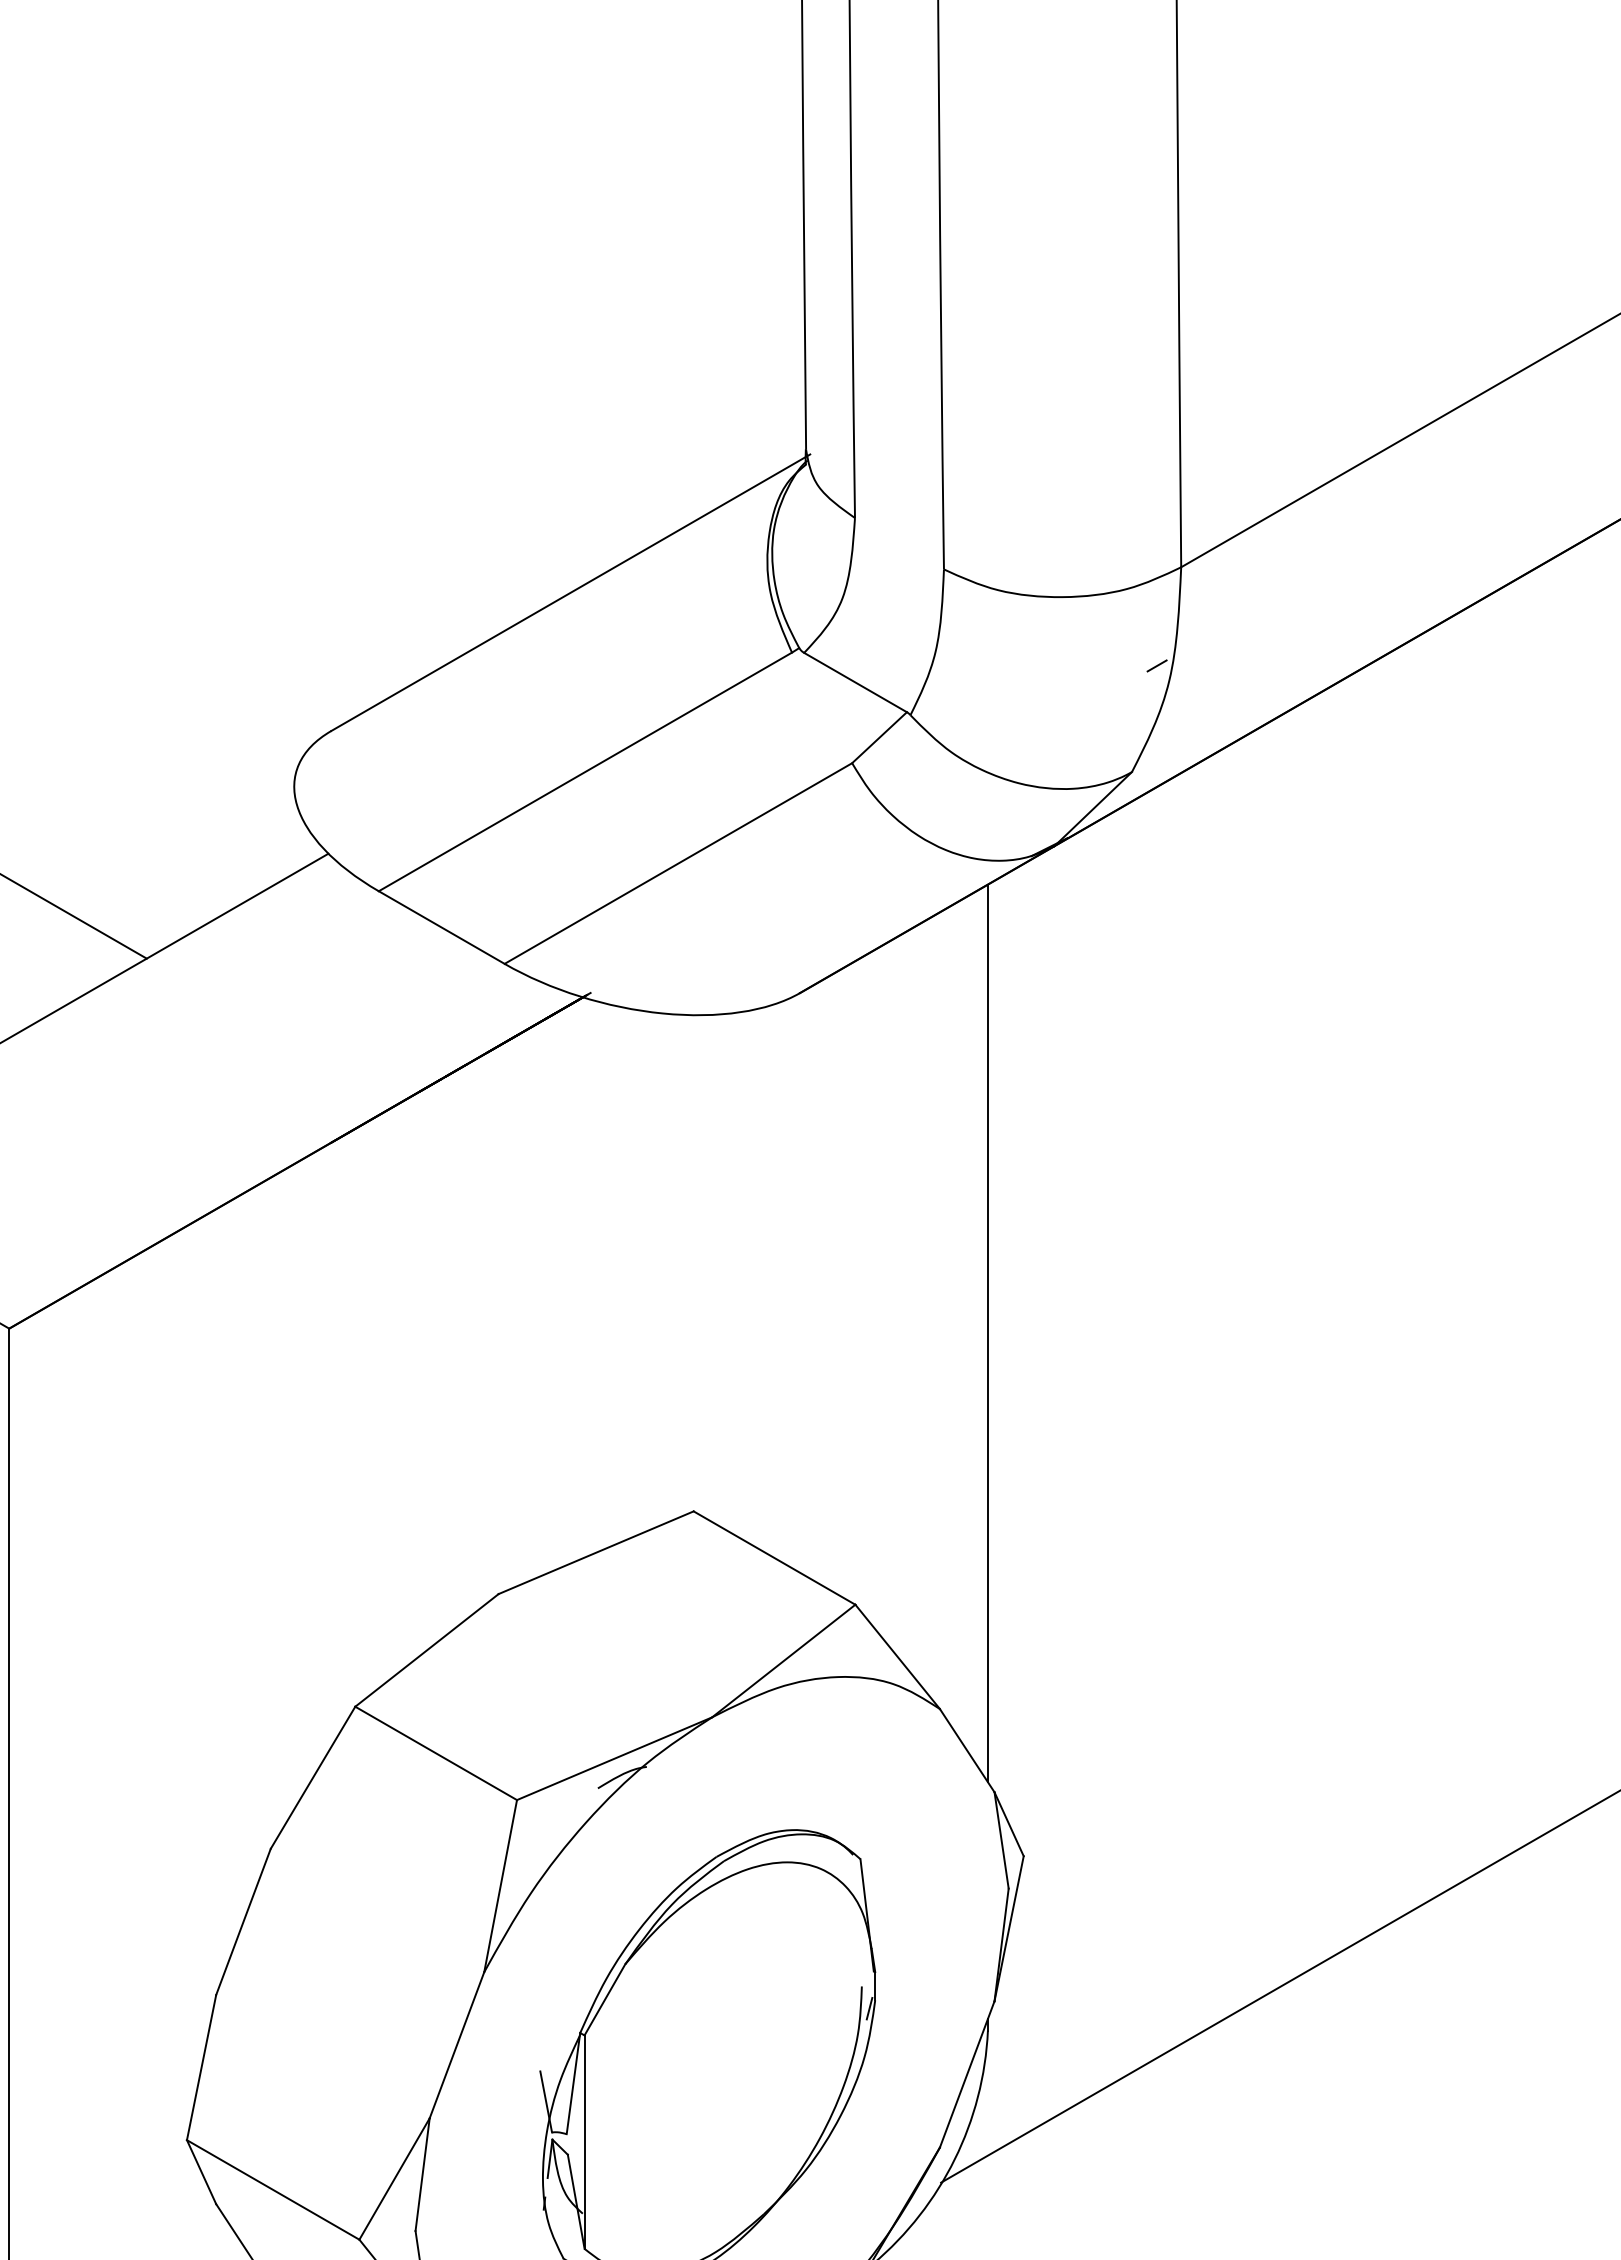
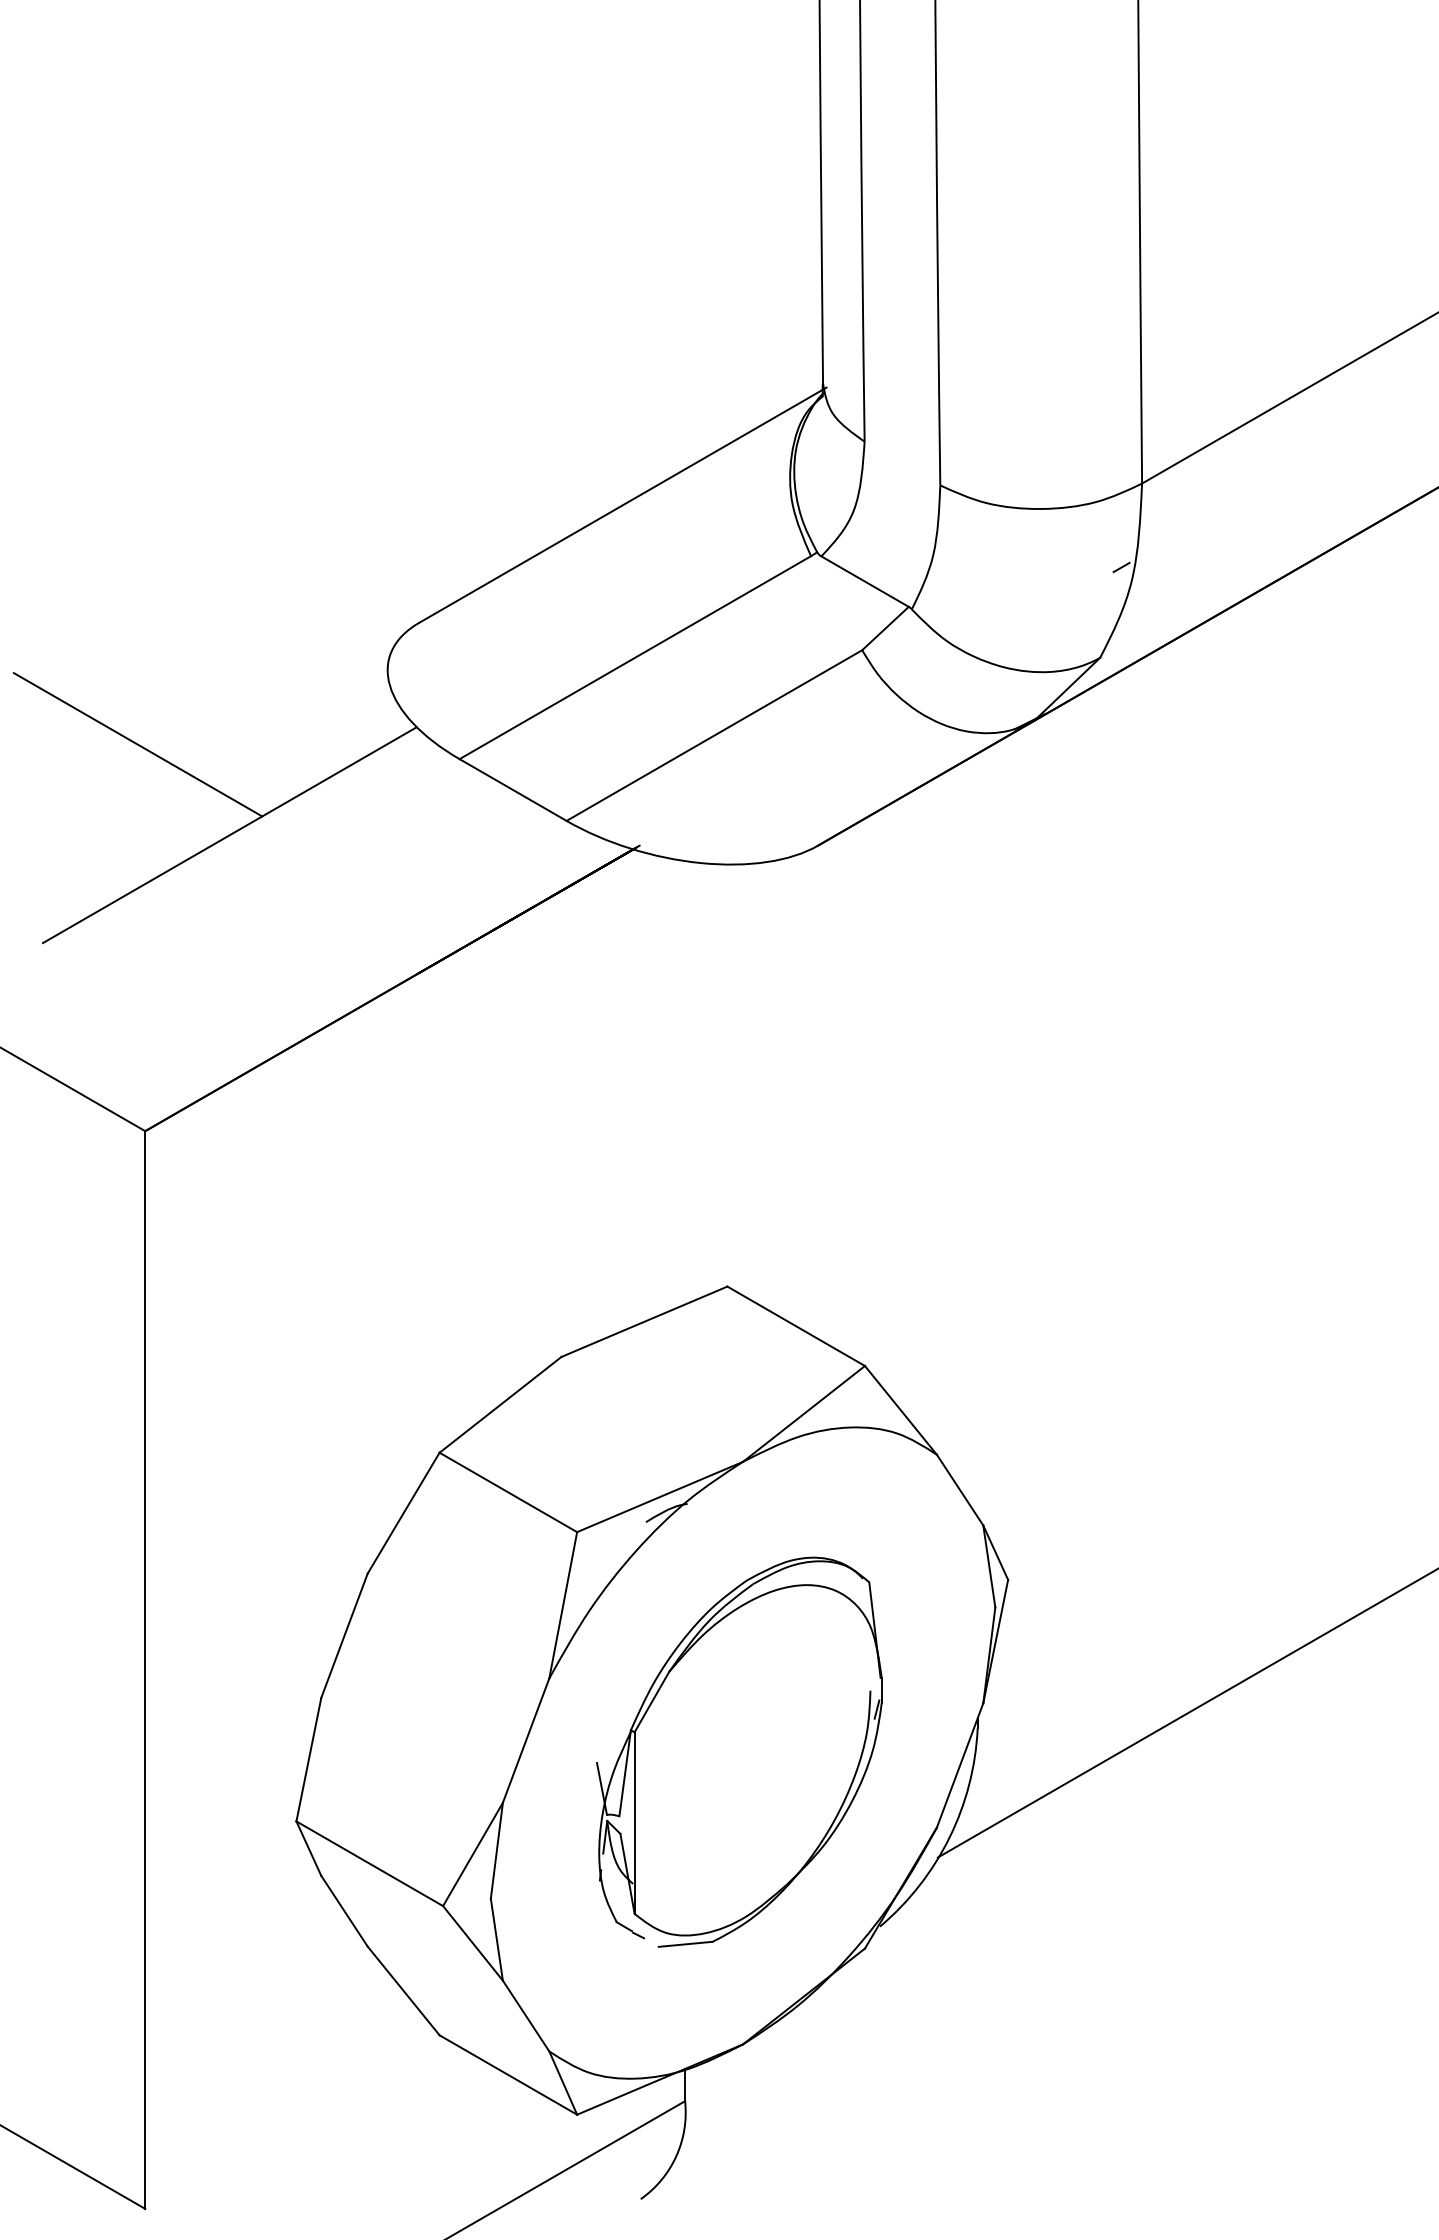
line: (987, 1332) -> (977, 1134), removed

